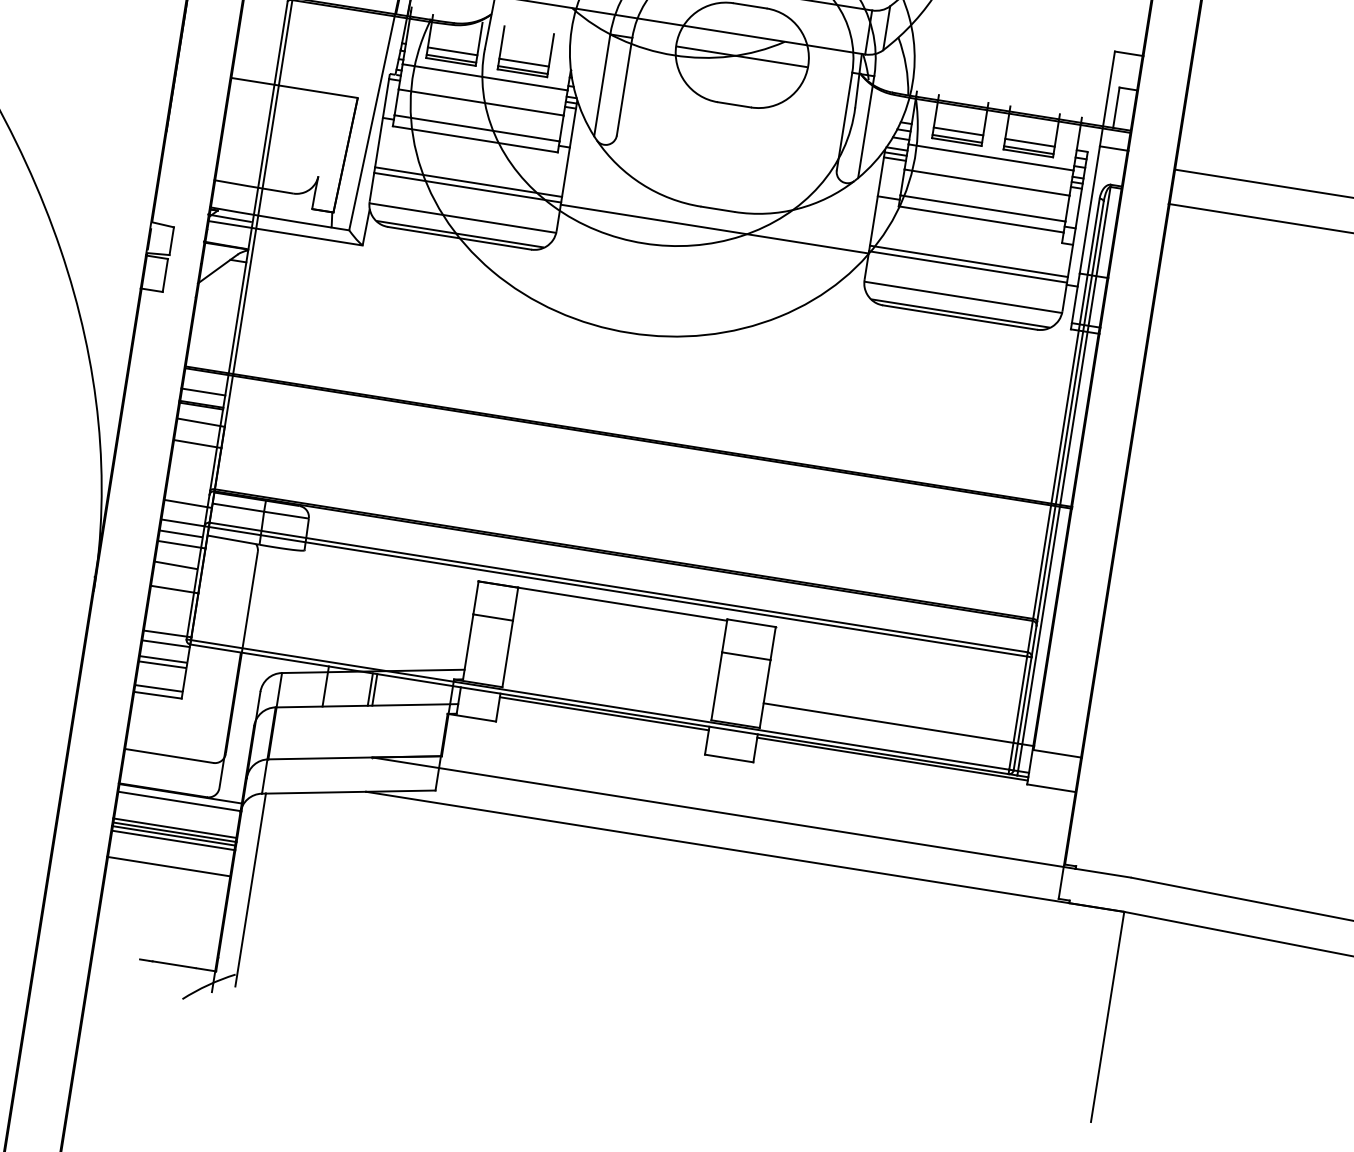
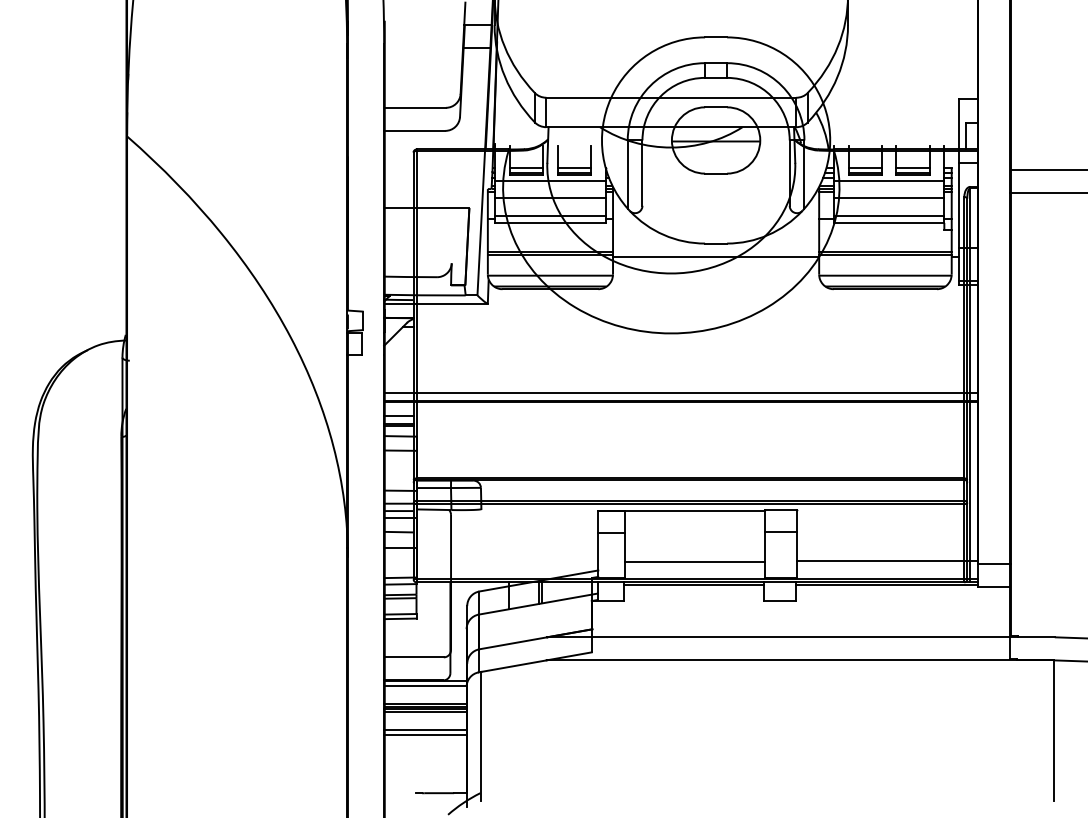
line: (630, 425) -> (681, 393), added
line: (610, 679) -> (694, 561), added
line: (167, 875) -> (425, 735), added

